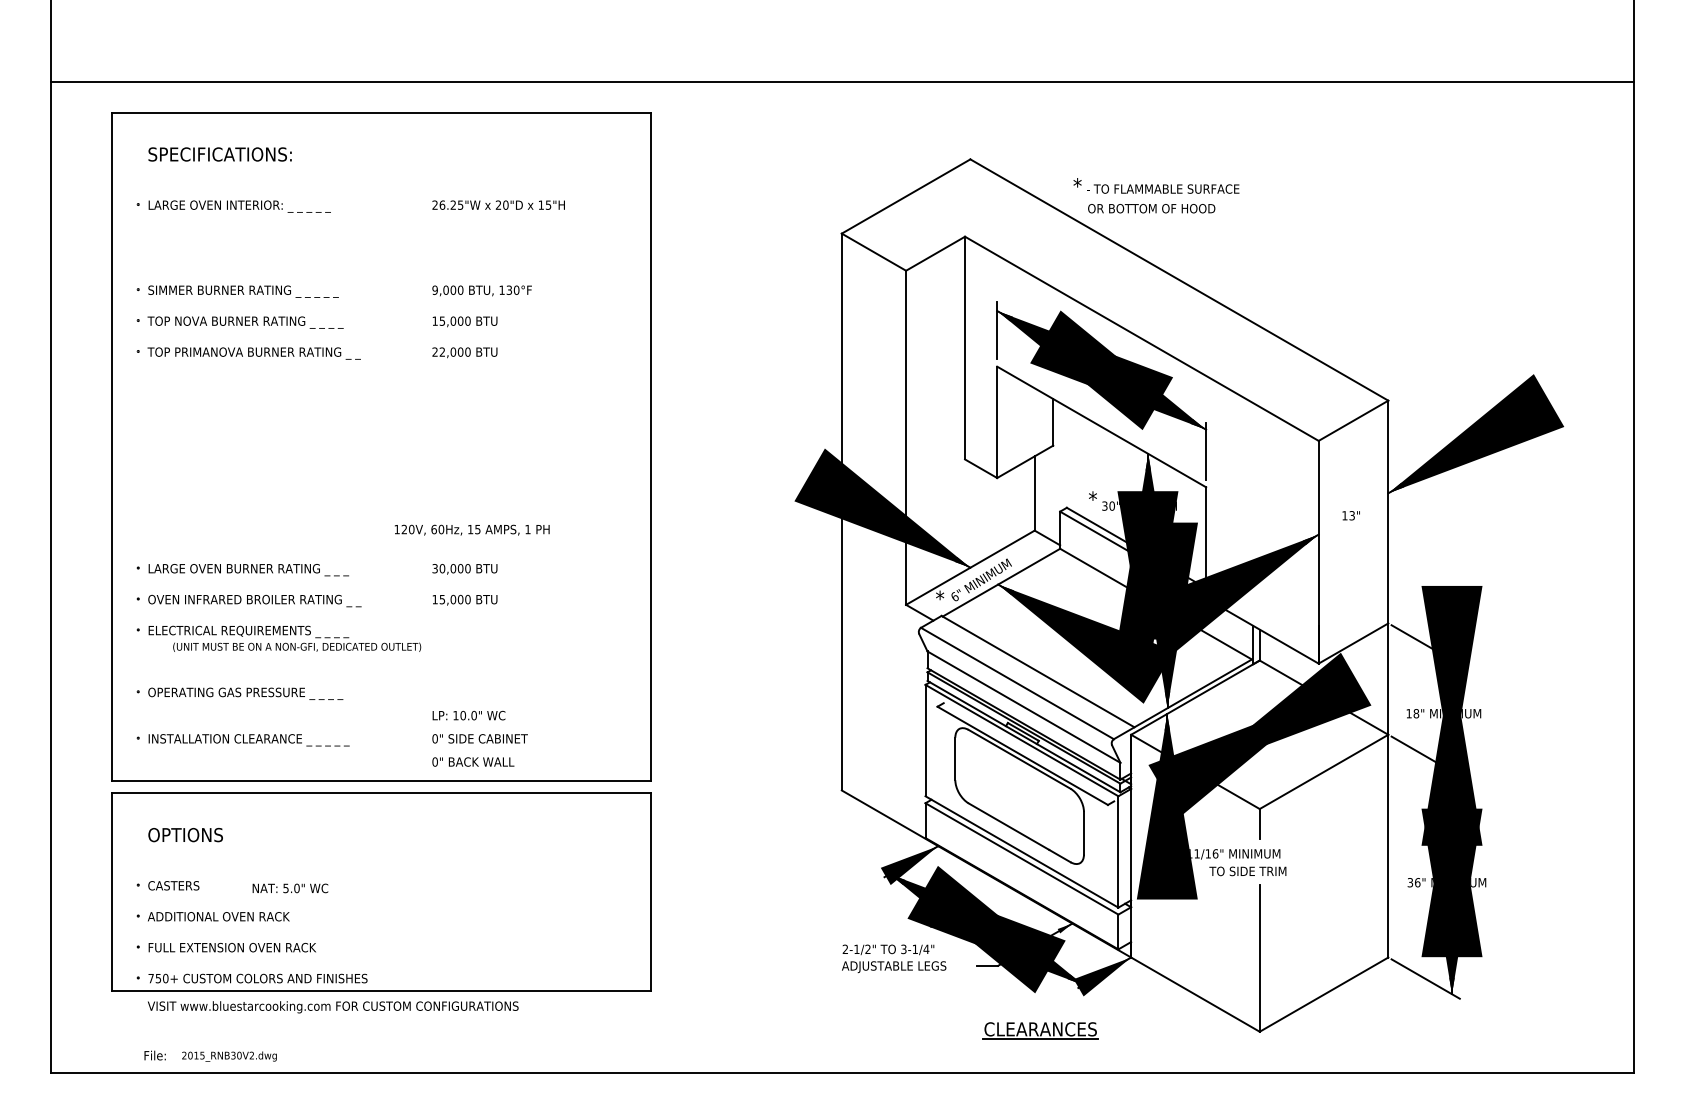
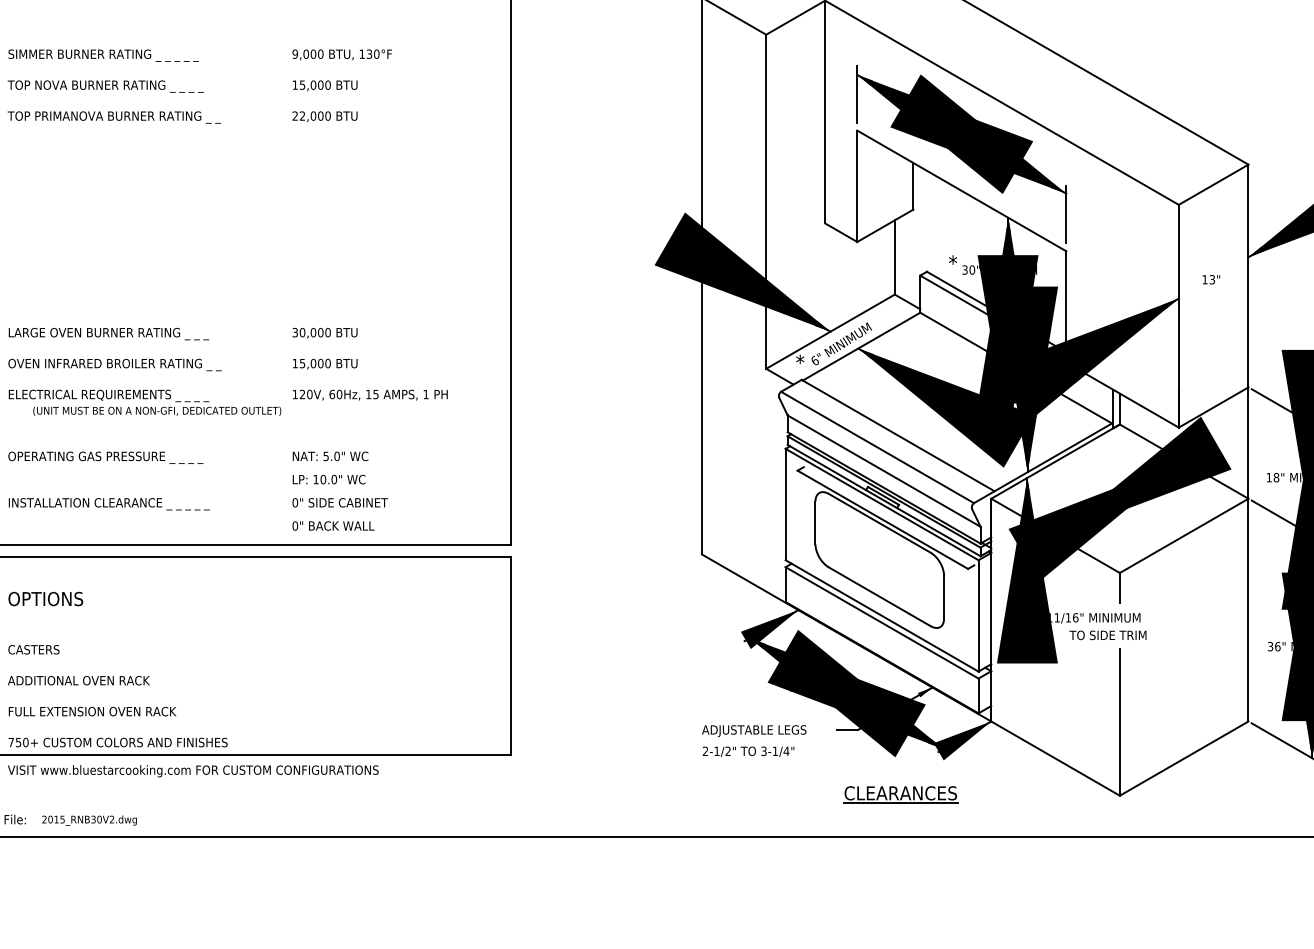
text: (472, 529) -> (370, 394), moved
text: (290, 888) -> (330, 456), moved
text: (888, 949) -> (748, 751), moved

